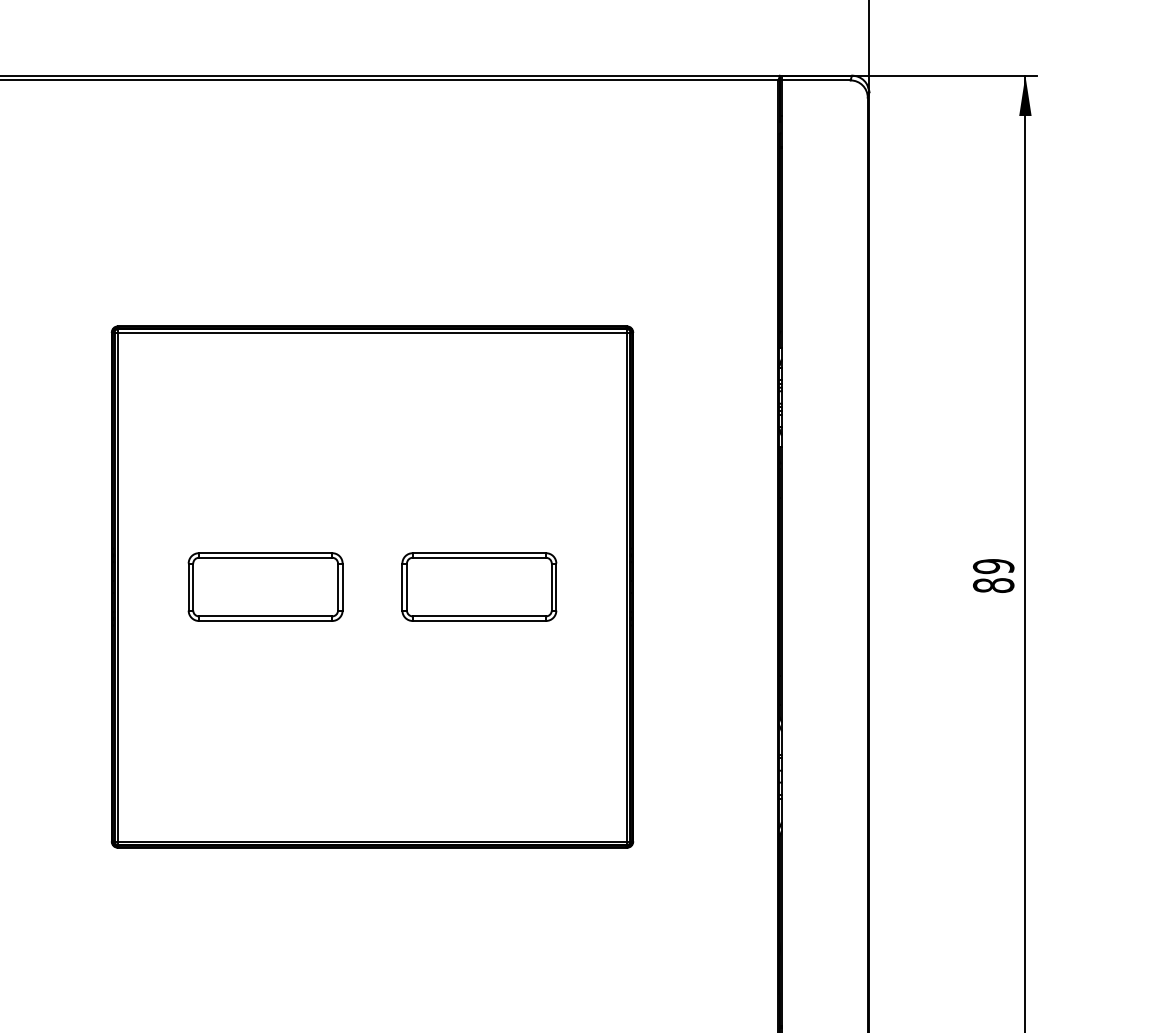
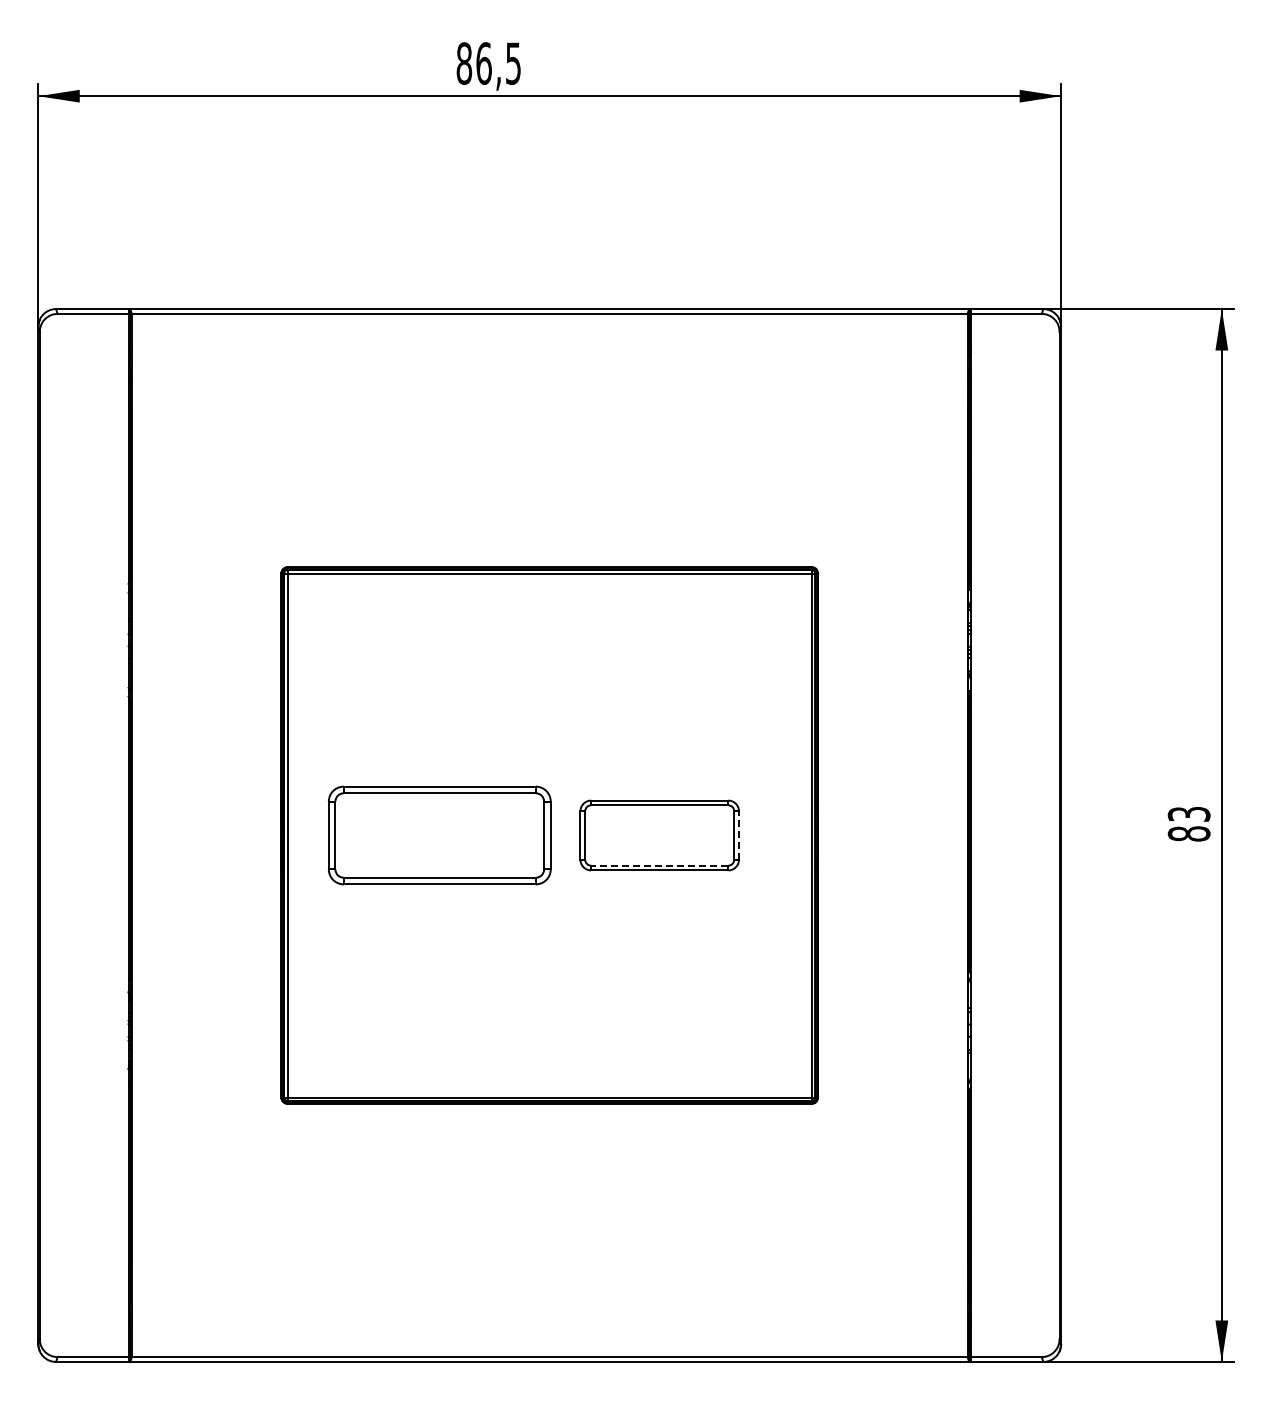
text: (993, 566) -> (1188, 814), 89 -> 83
part: (265, 587) -> (439, 835), size x1.4
line: (555, 587) -> (738, 835), solid -> dashed
line: (479, 616) -> (659, 865), solid -> dashed

